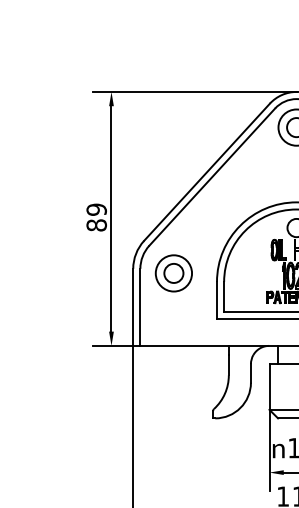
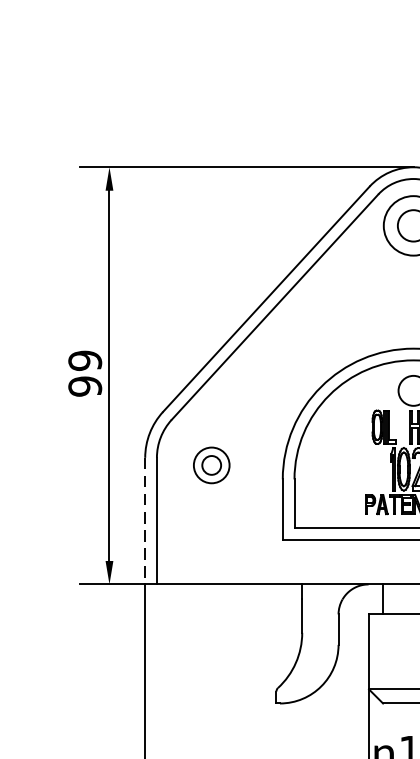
text: (96, 225) -> (84, 386), 89 -> 99
part: (173, 273) -> (211, 465), size x0.6
line: (133, 307) -> (145, 521), solid -> dashed

